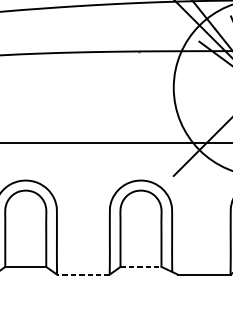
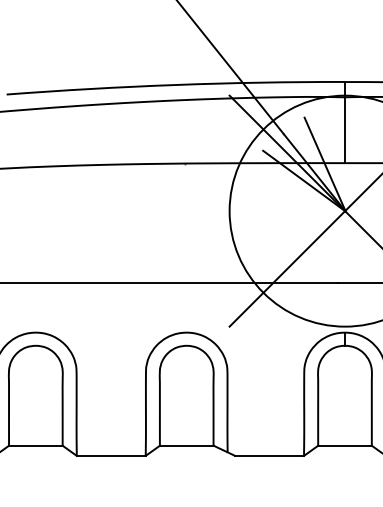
line: (140, 266) -> (186, 445), dashed -> solid
line: (82, 274) -> (110, 455), dashed -> solid

